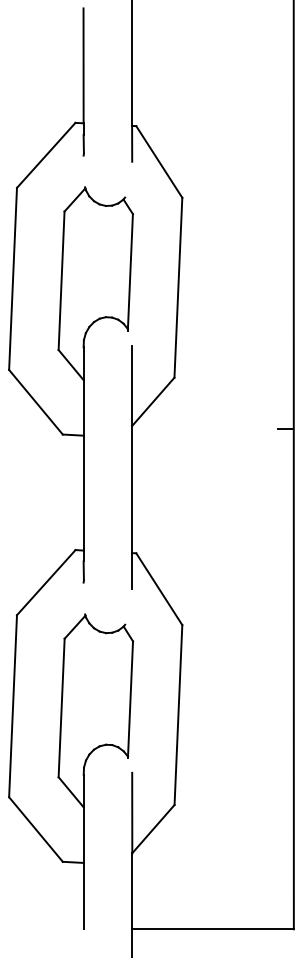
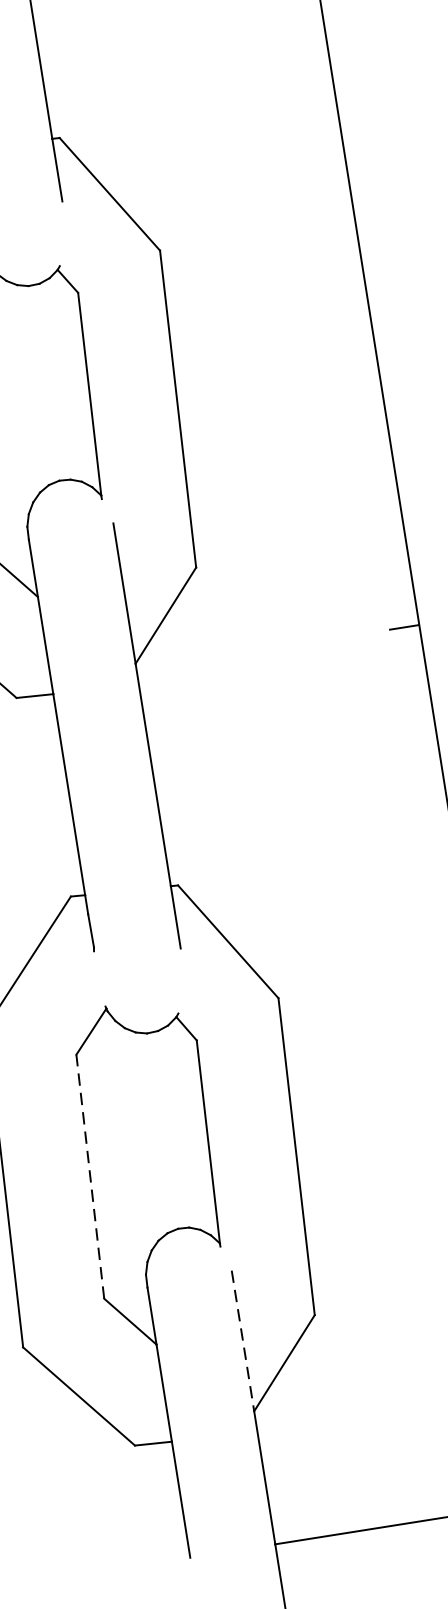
line: (61, 707) -> (89, 1175), solid -> dashed
line: (132, 813) -> (243, 1341), solid -> dashed

